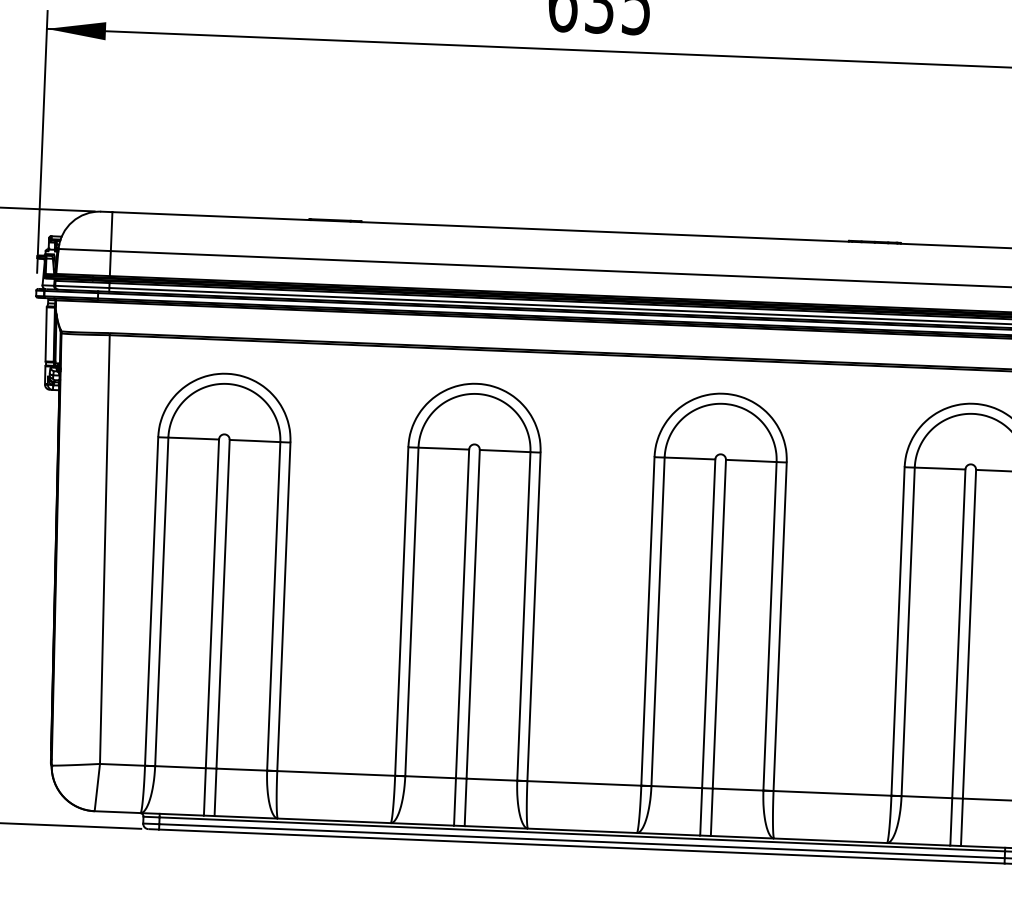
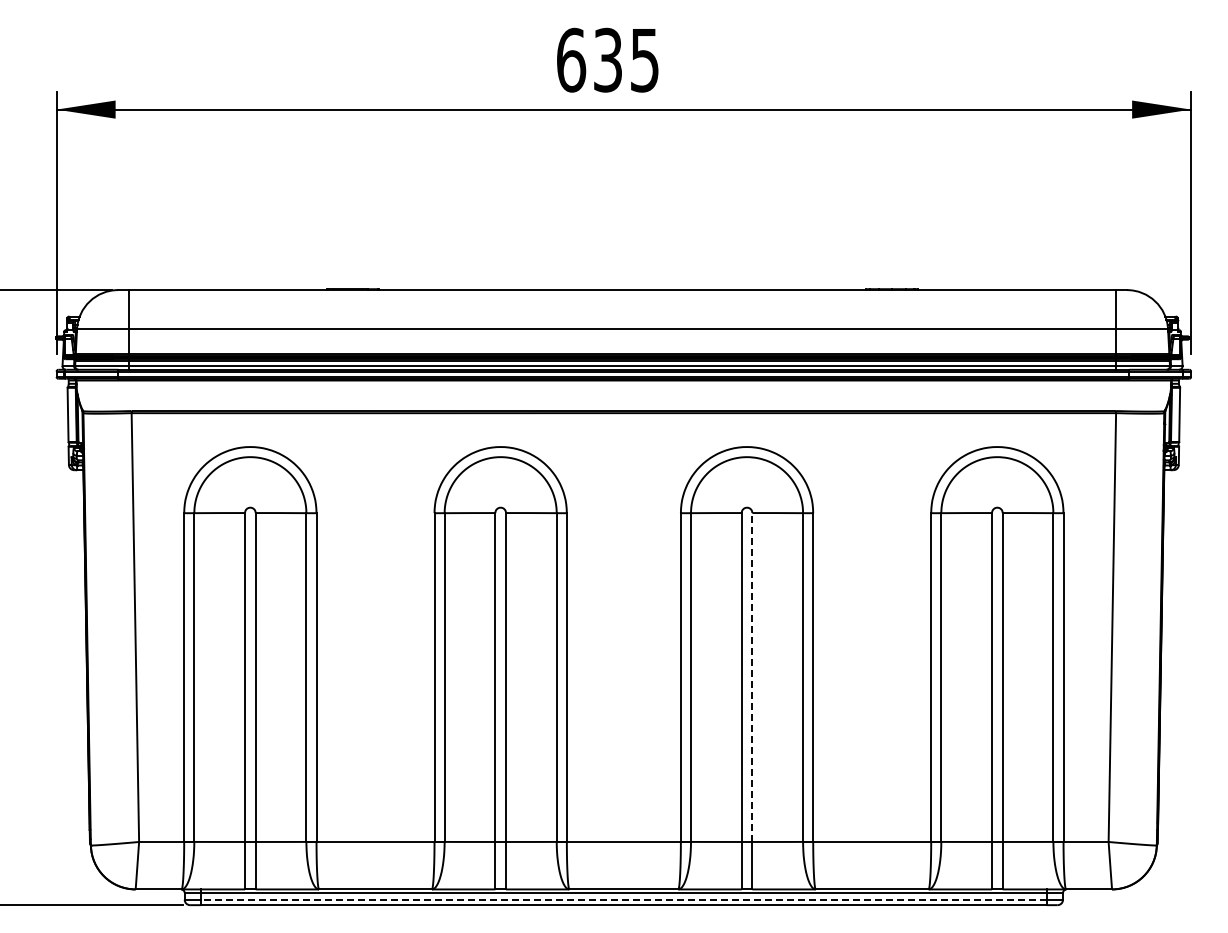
line: (719, 624) -> (752, 677), solid -> dashed
line: (581, 840) -> (623, 899), solid -> dashed

